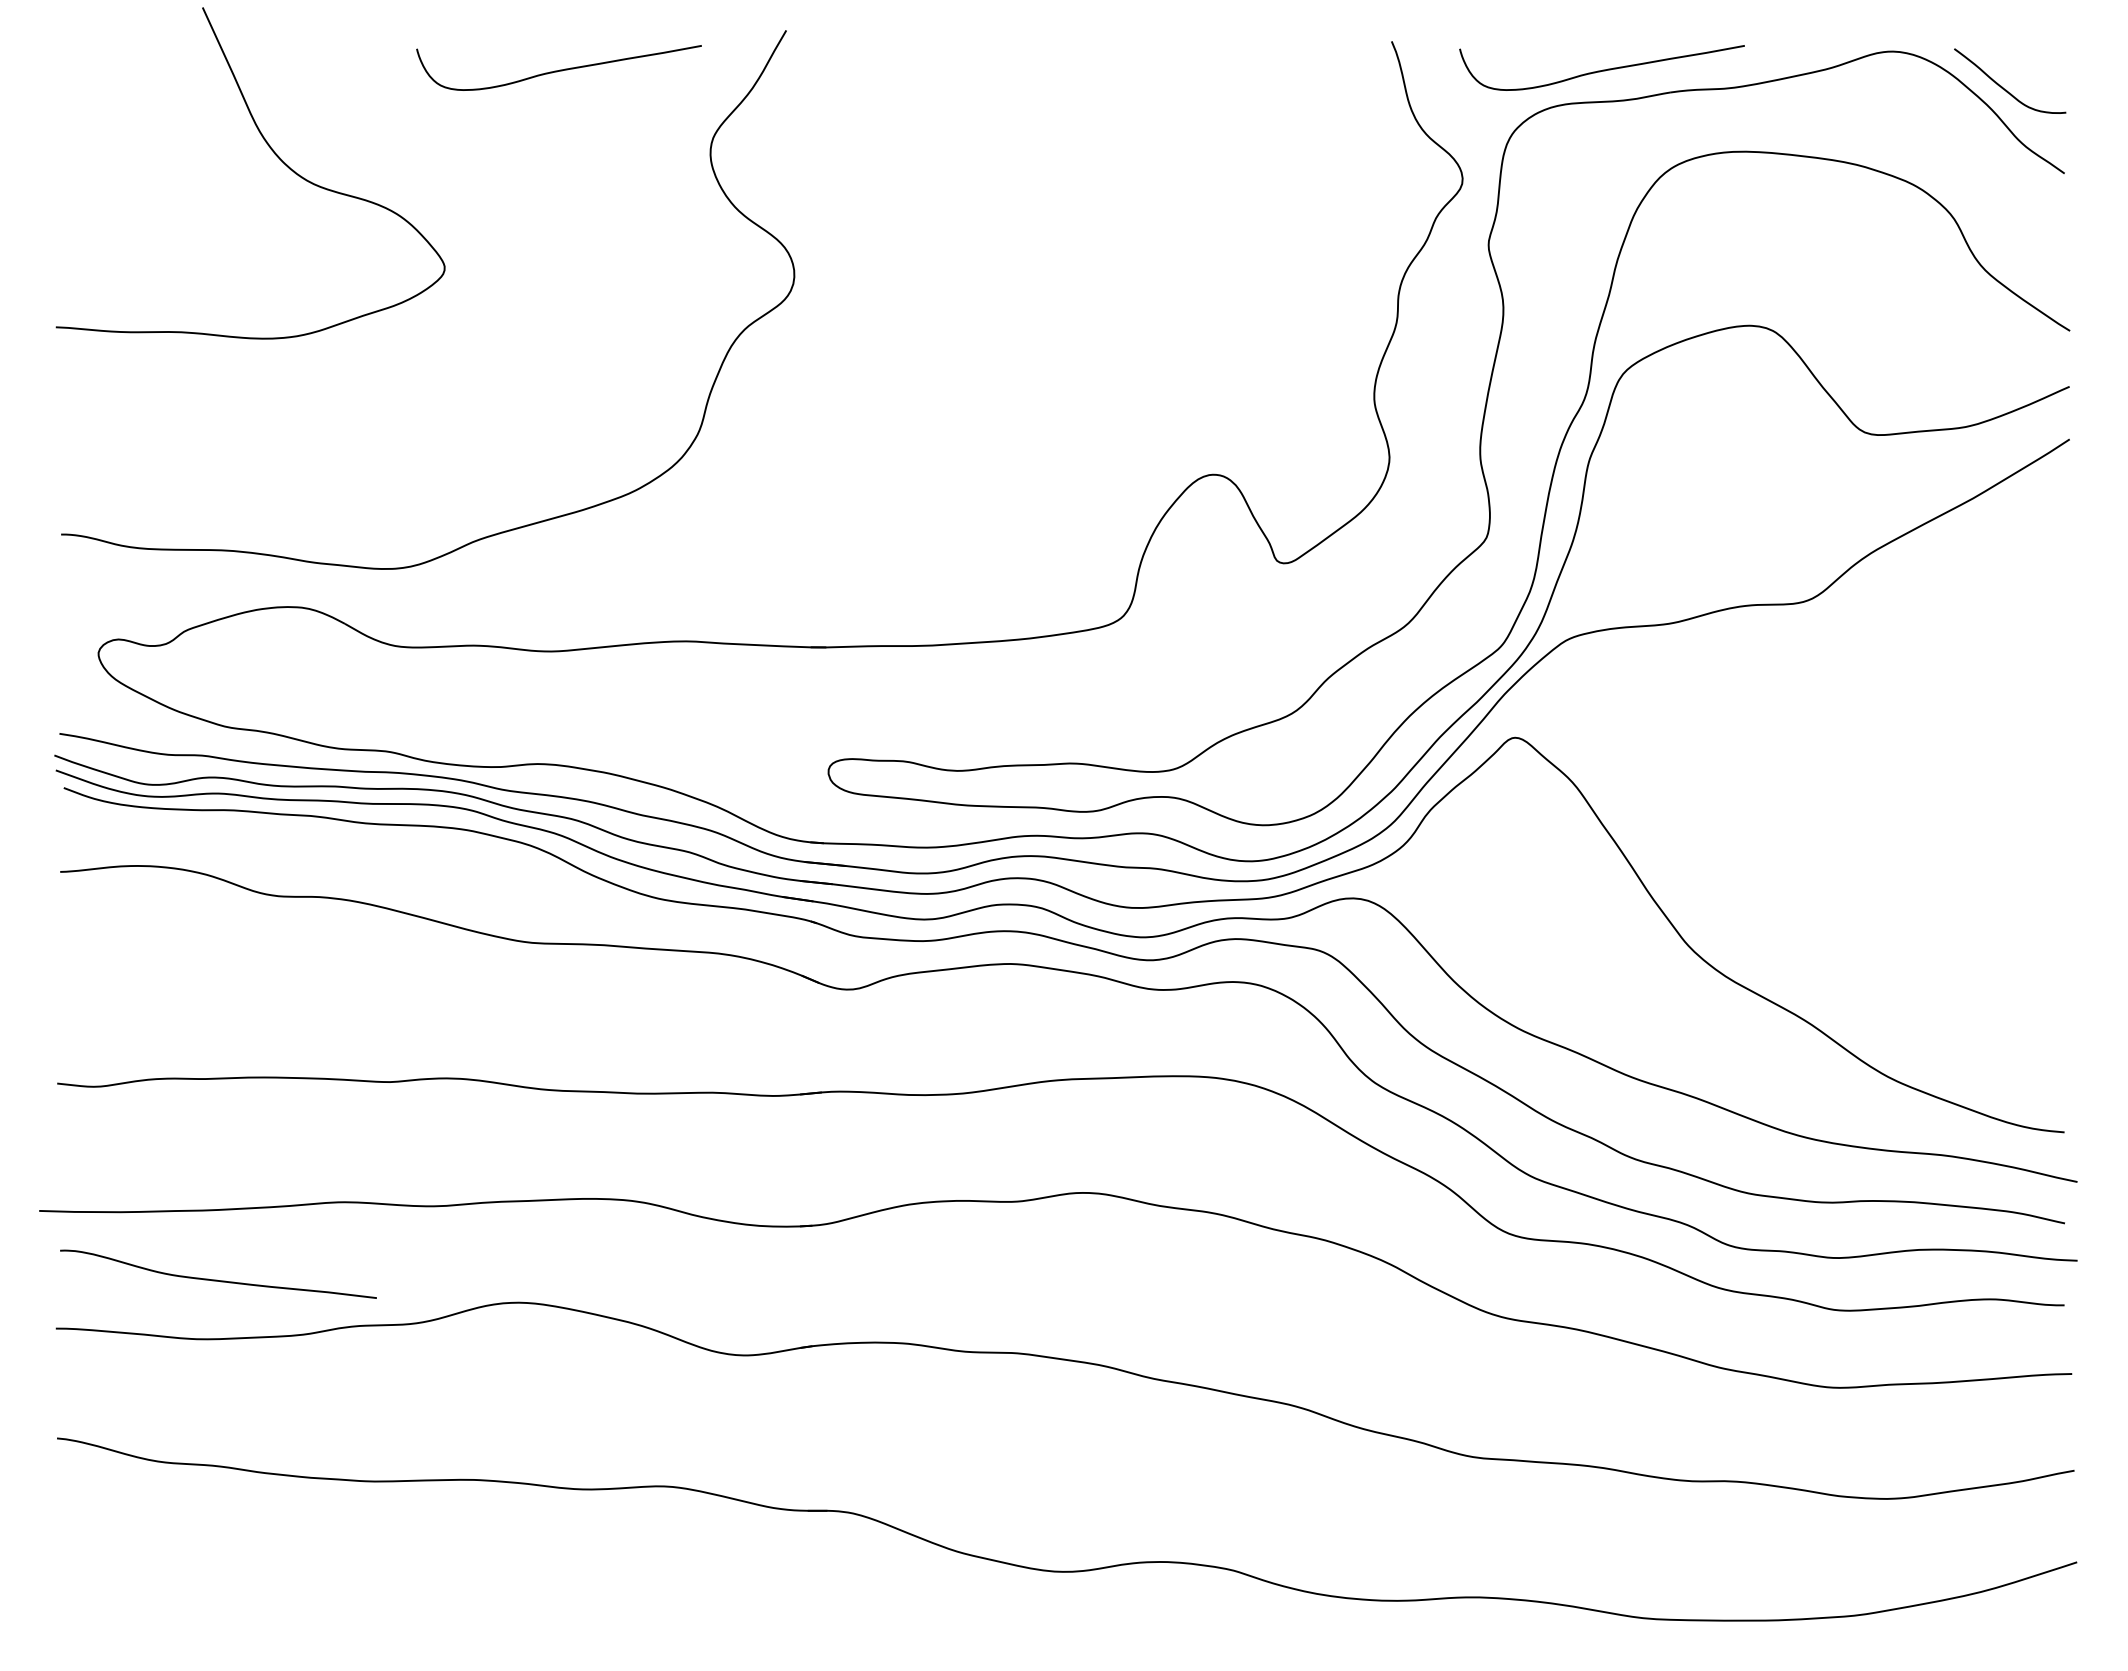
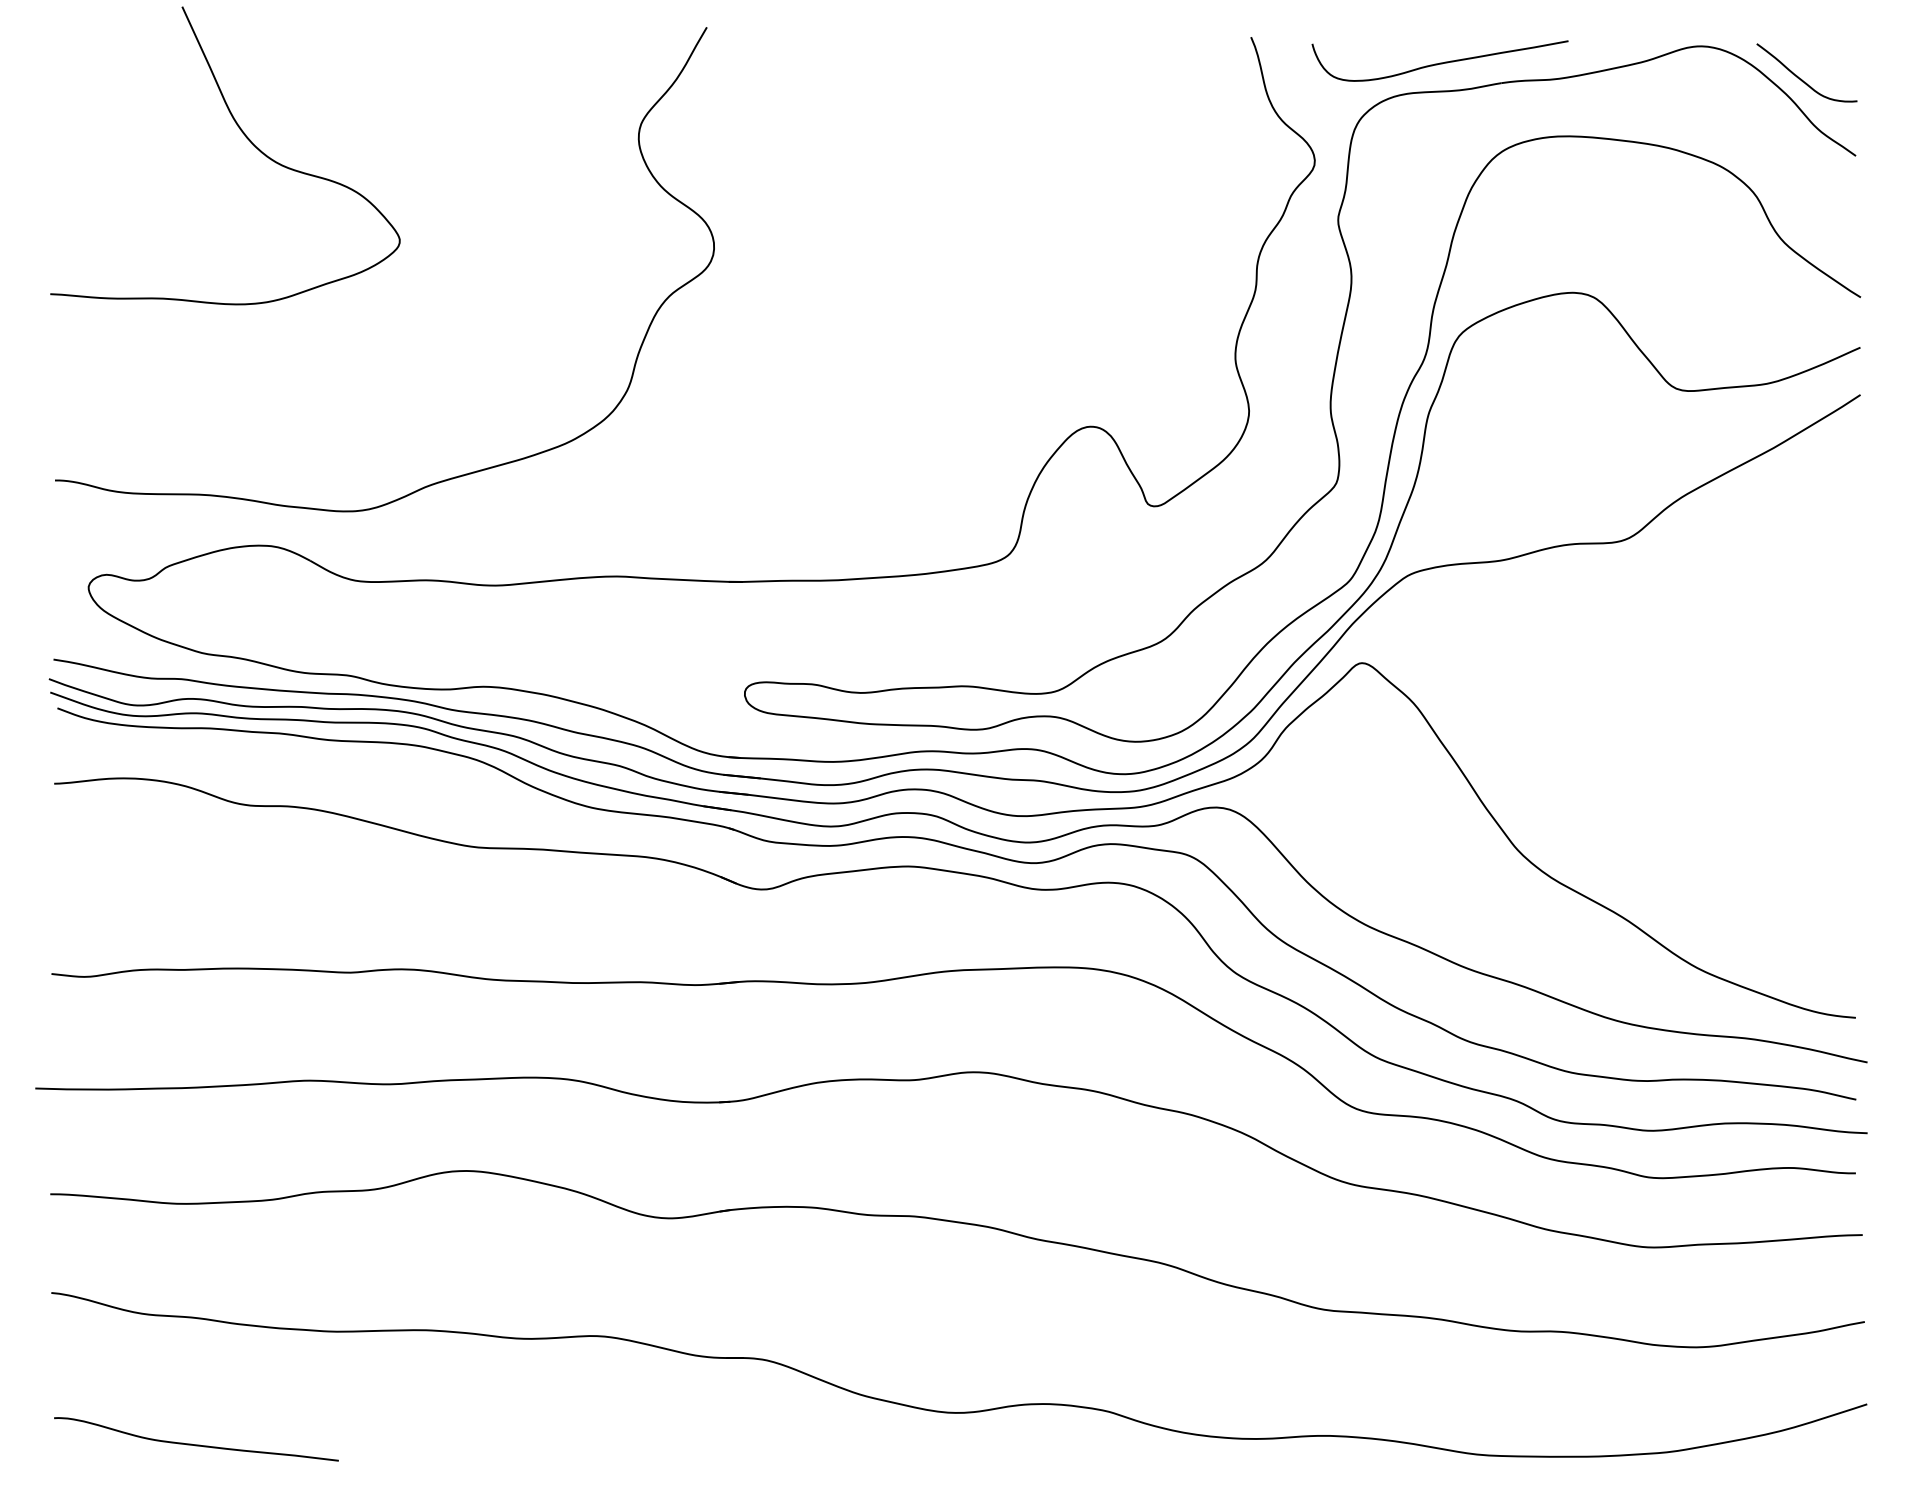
curve: (559, 69) -> (503, 62), removed
curve: (217, 1279) -> (195, 1444), moved

